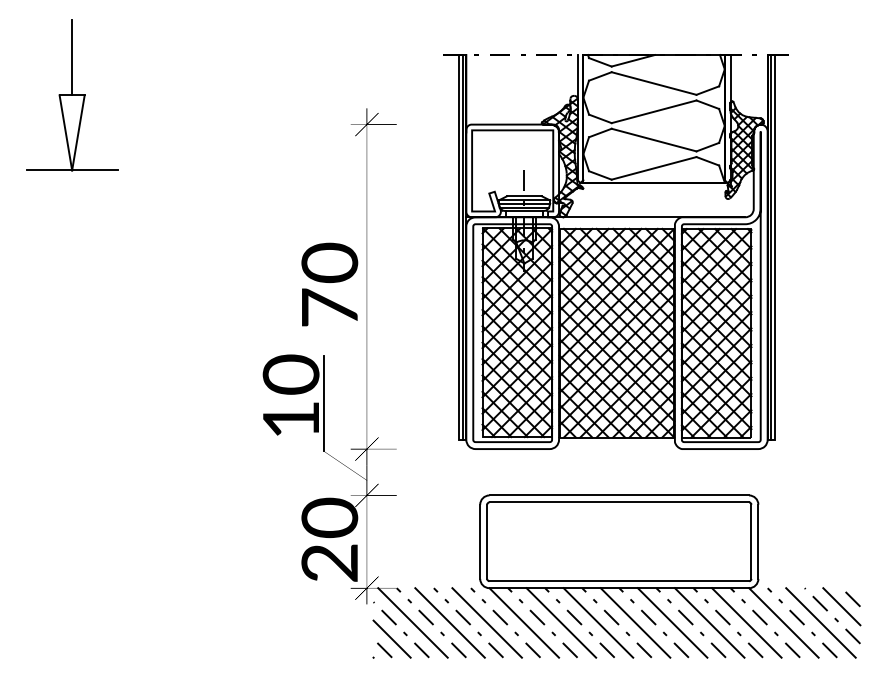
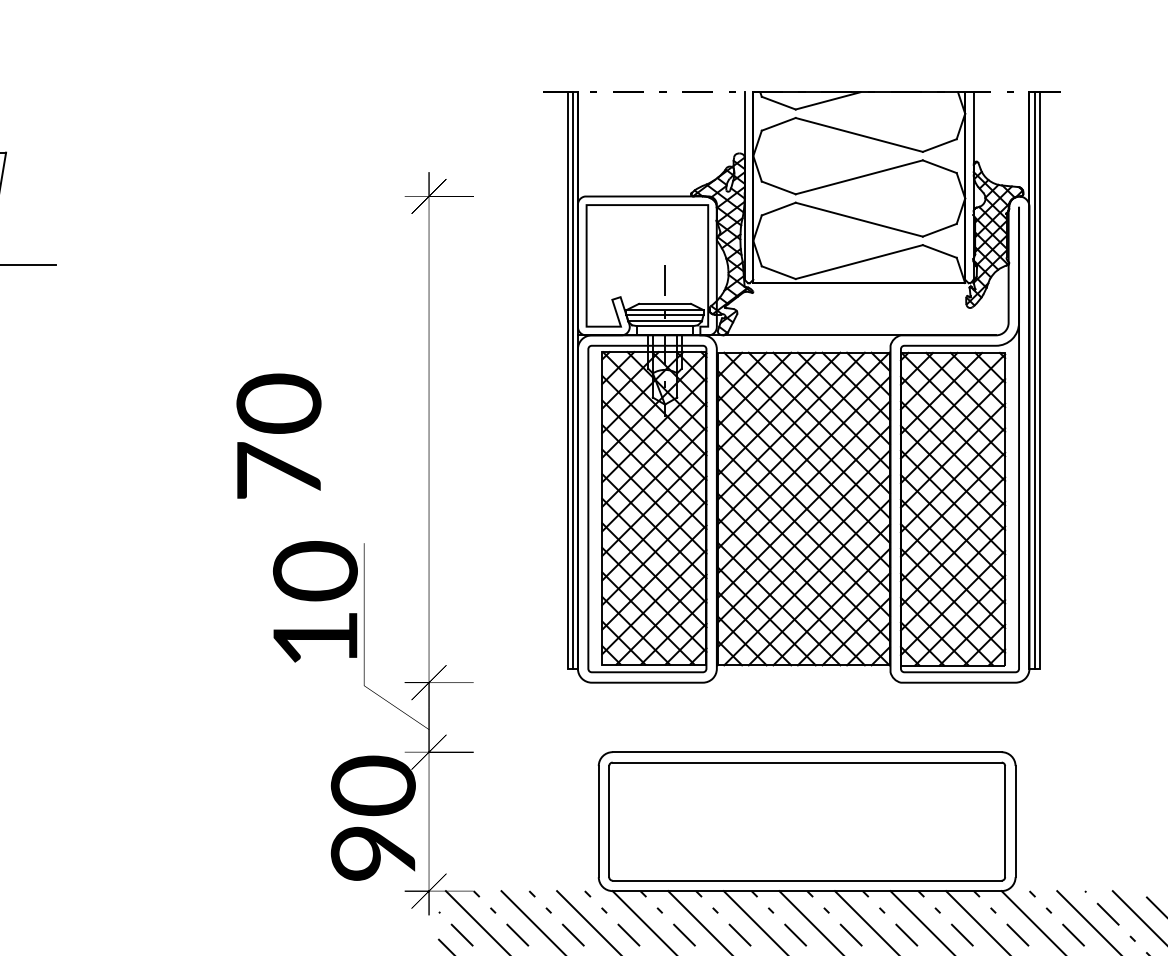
text: (329, 284) -> (278, 436), moved
line: (323, 403) -> (363, 614), removed
text: (329, 562) -> (372, 852), 20 -> 90

